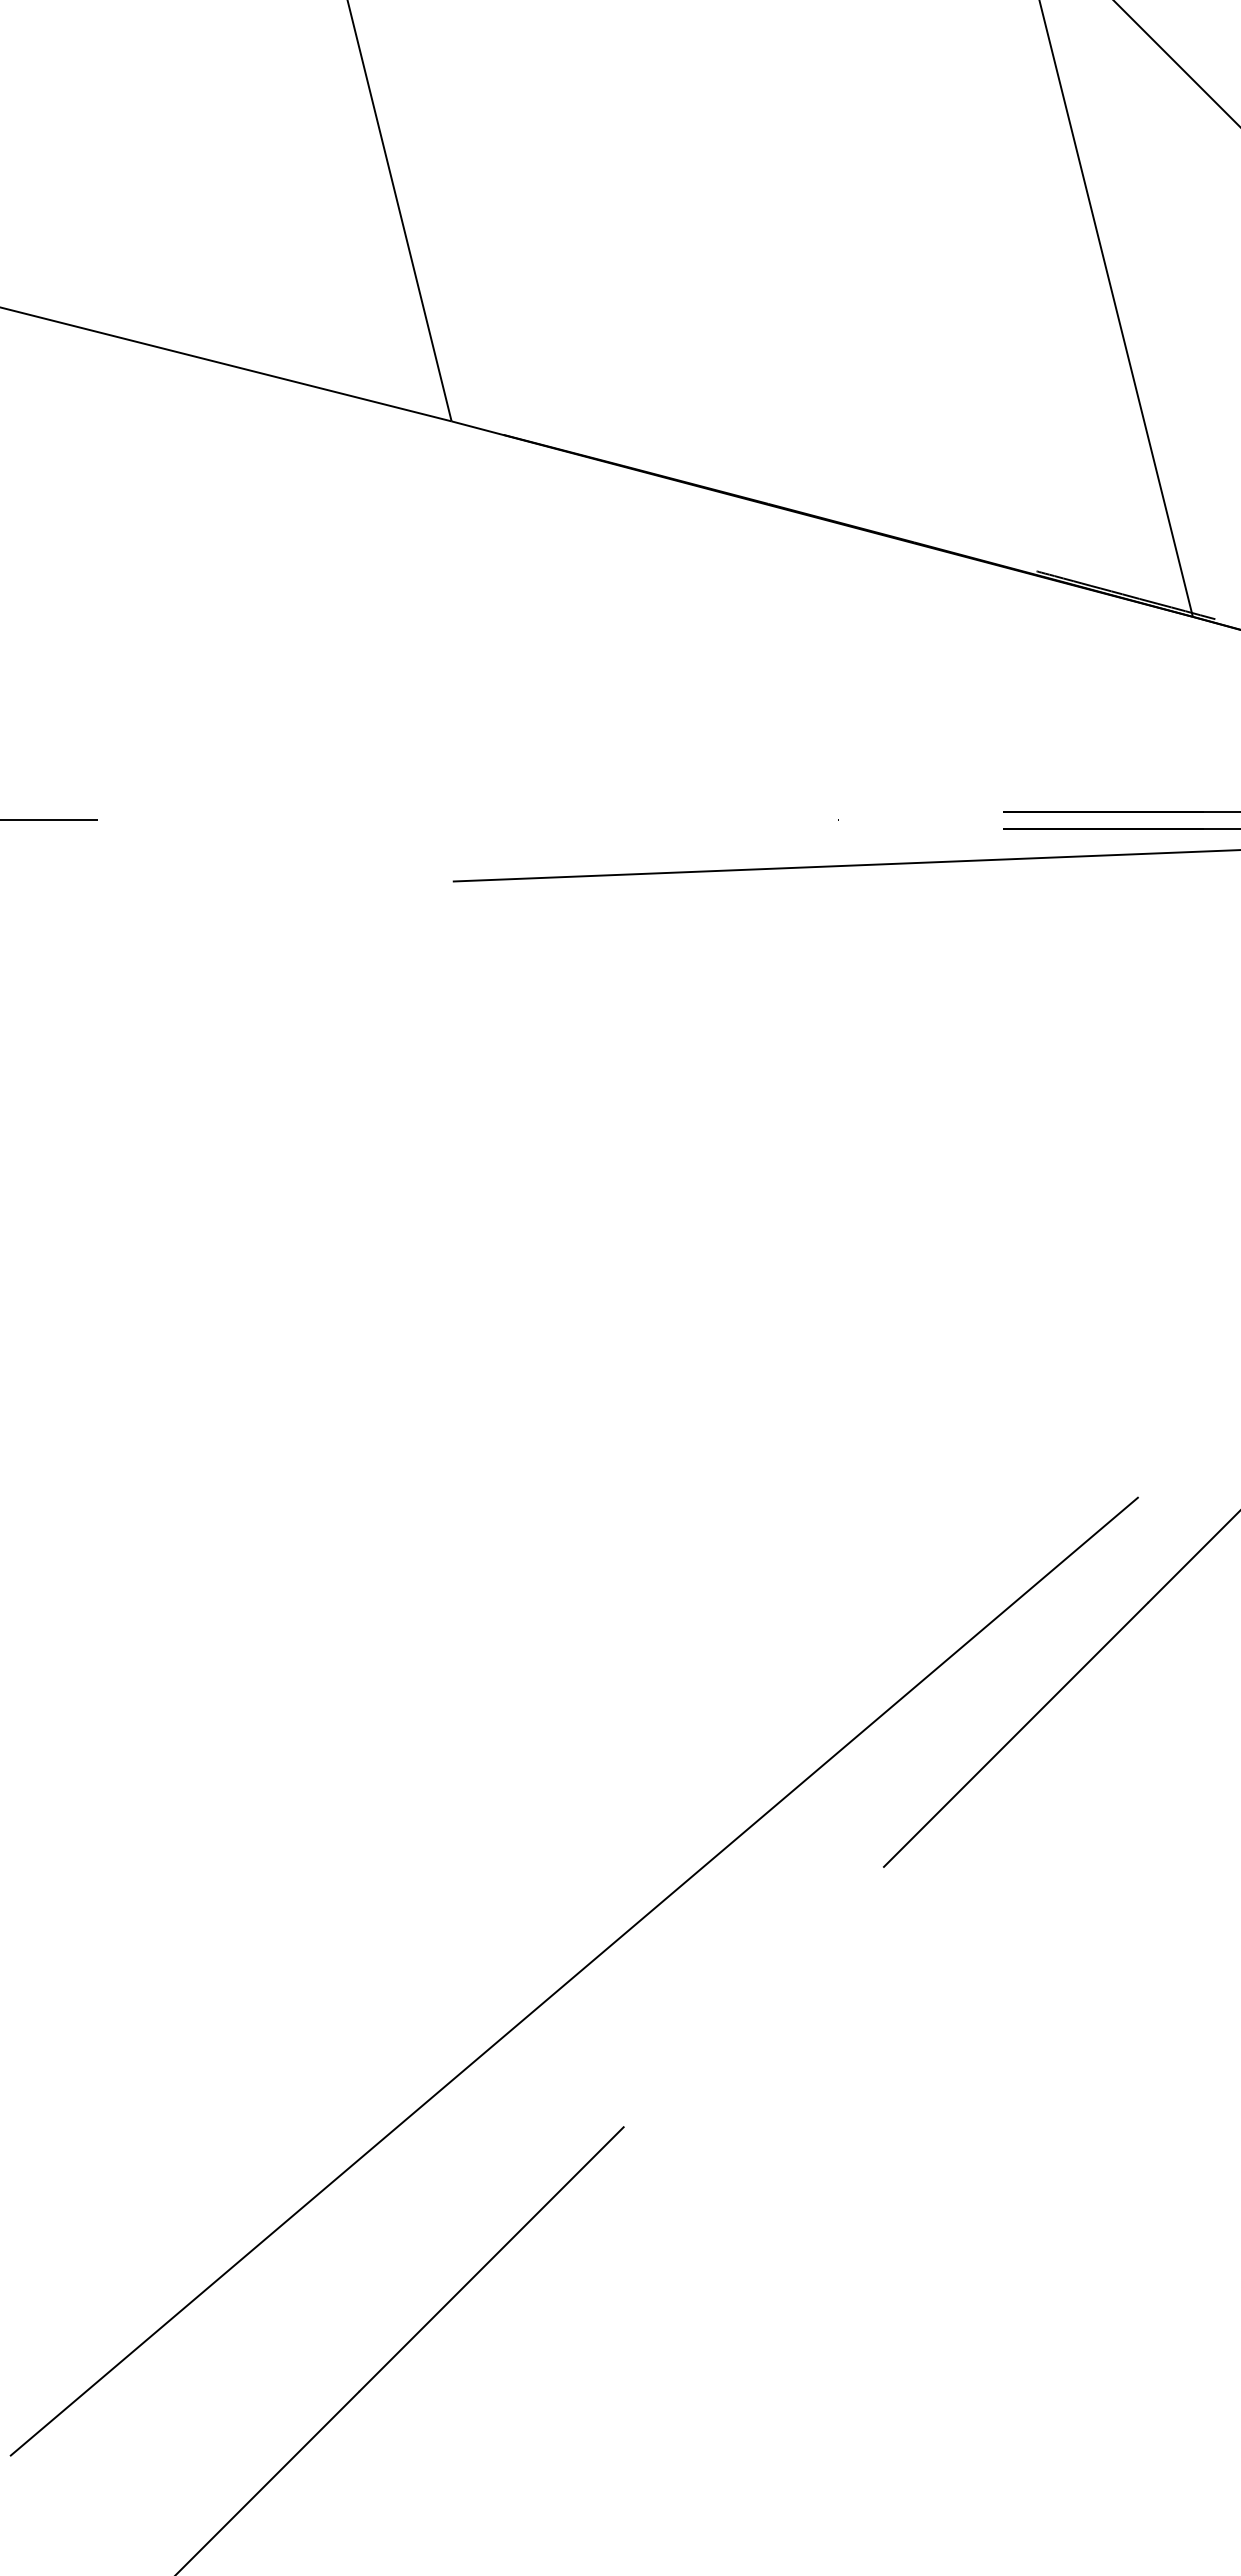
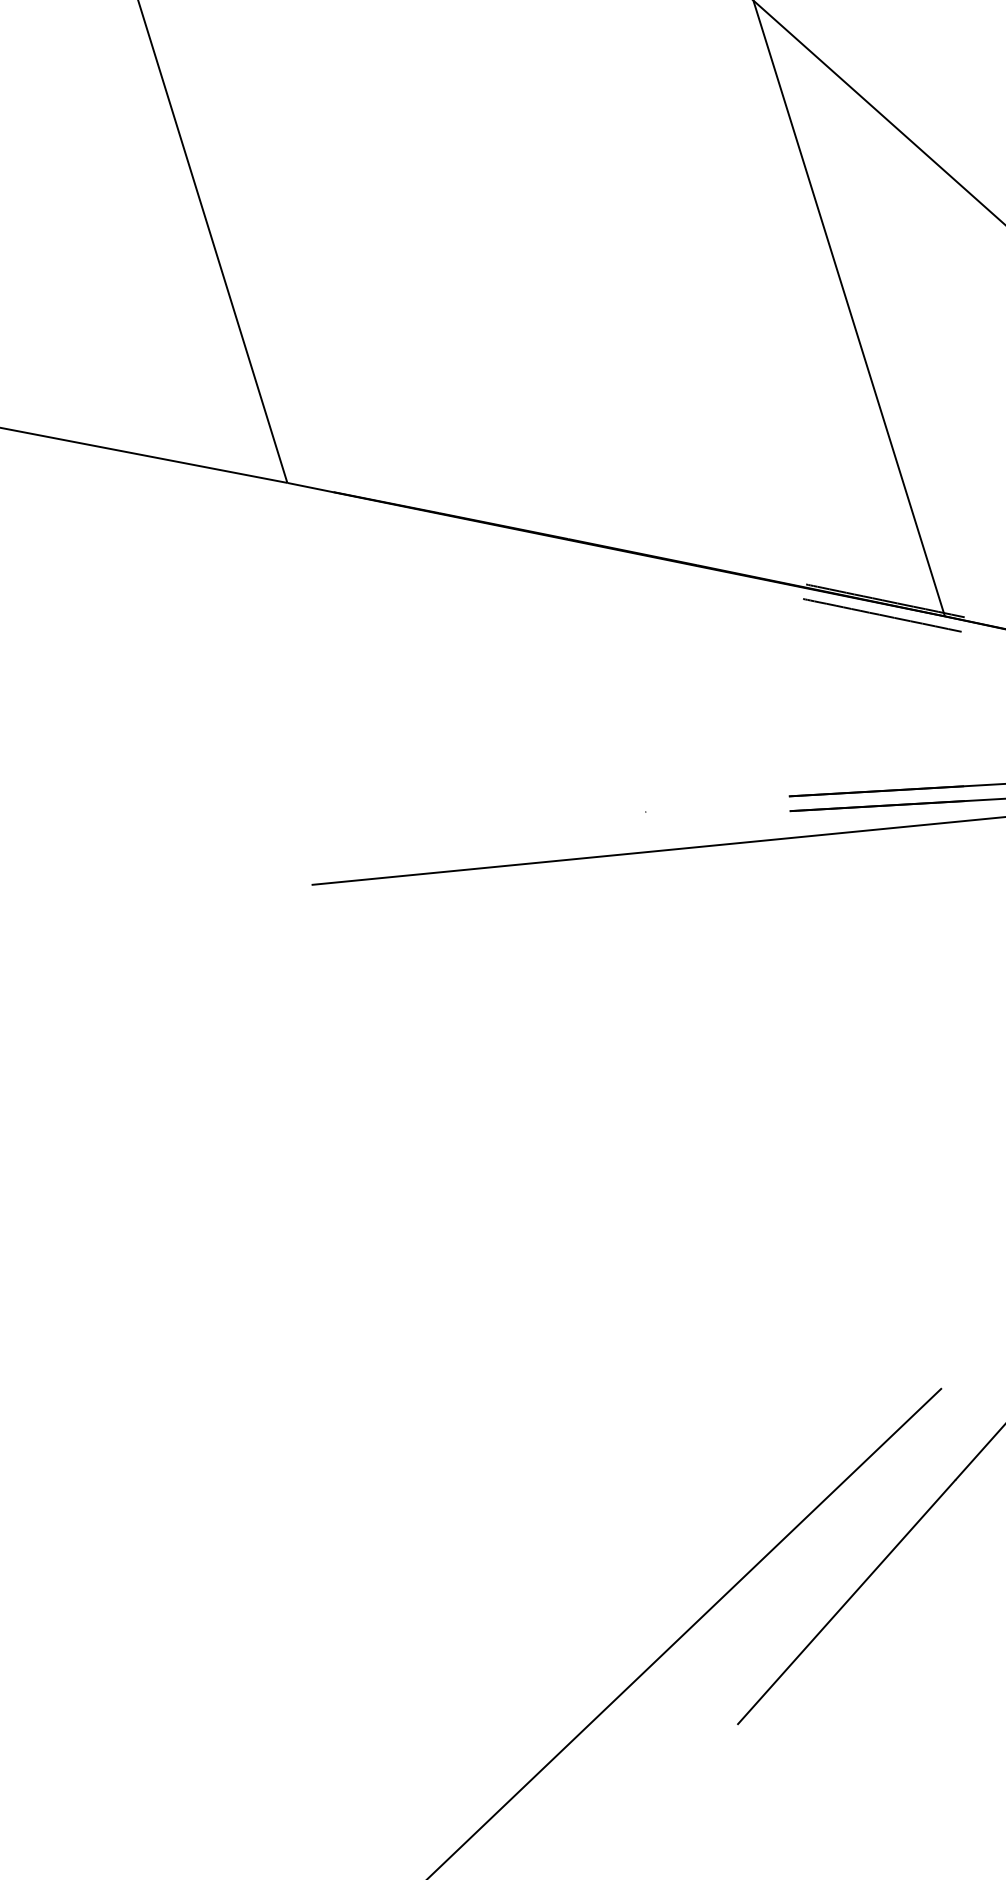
line: (1121, 611) -> (882, 615), added

